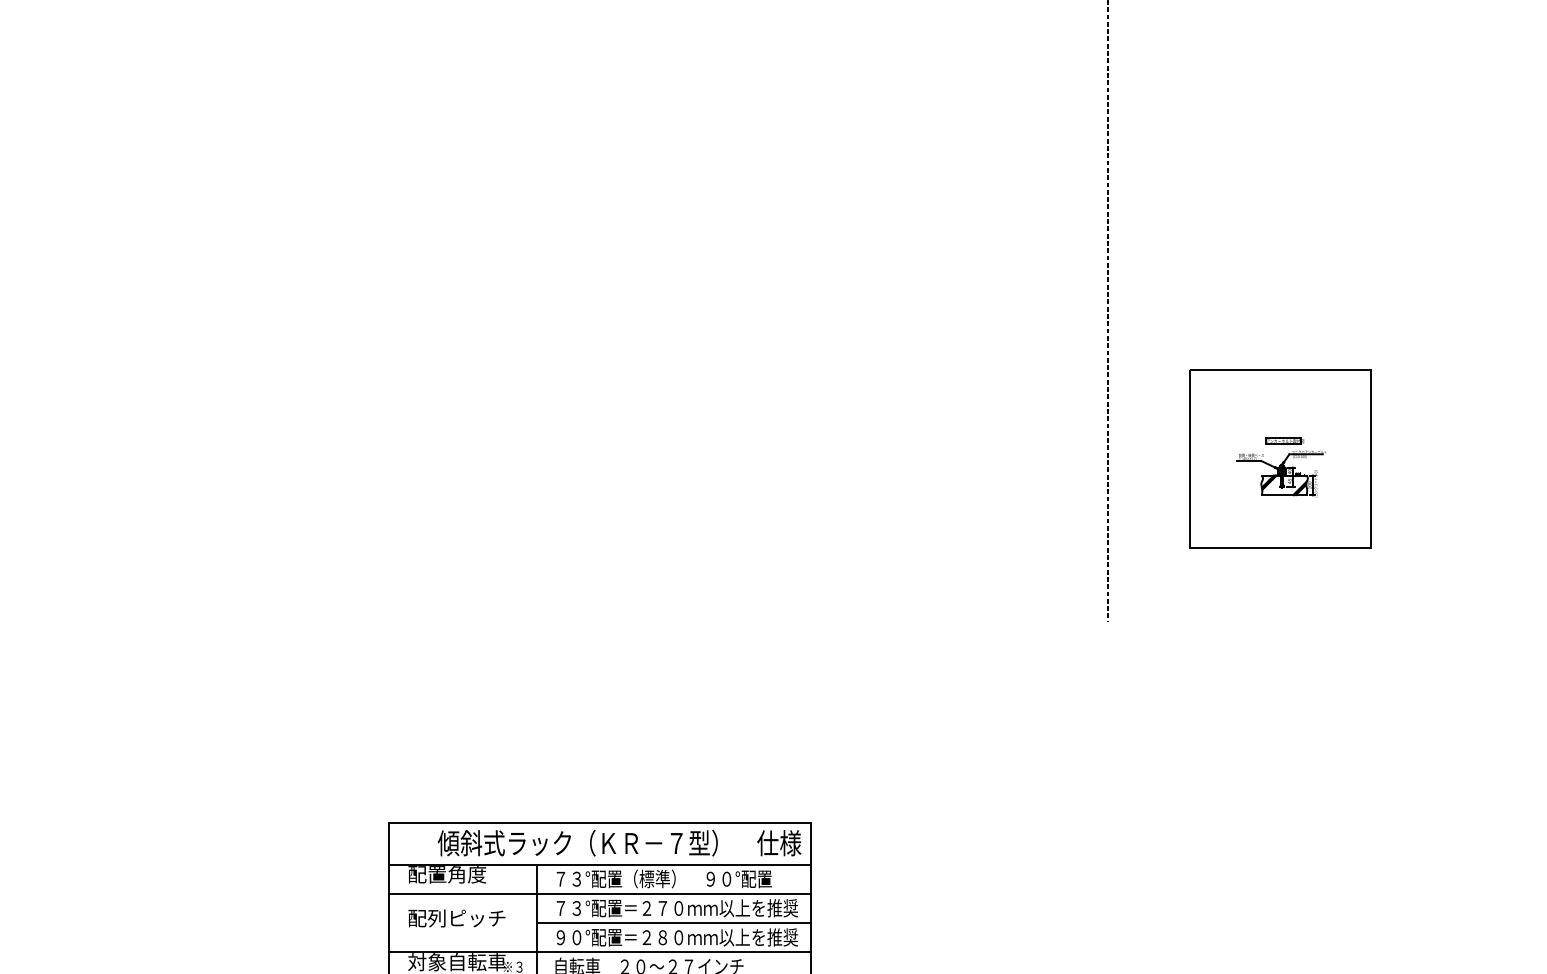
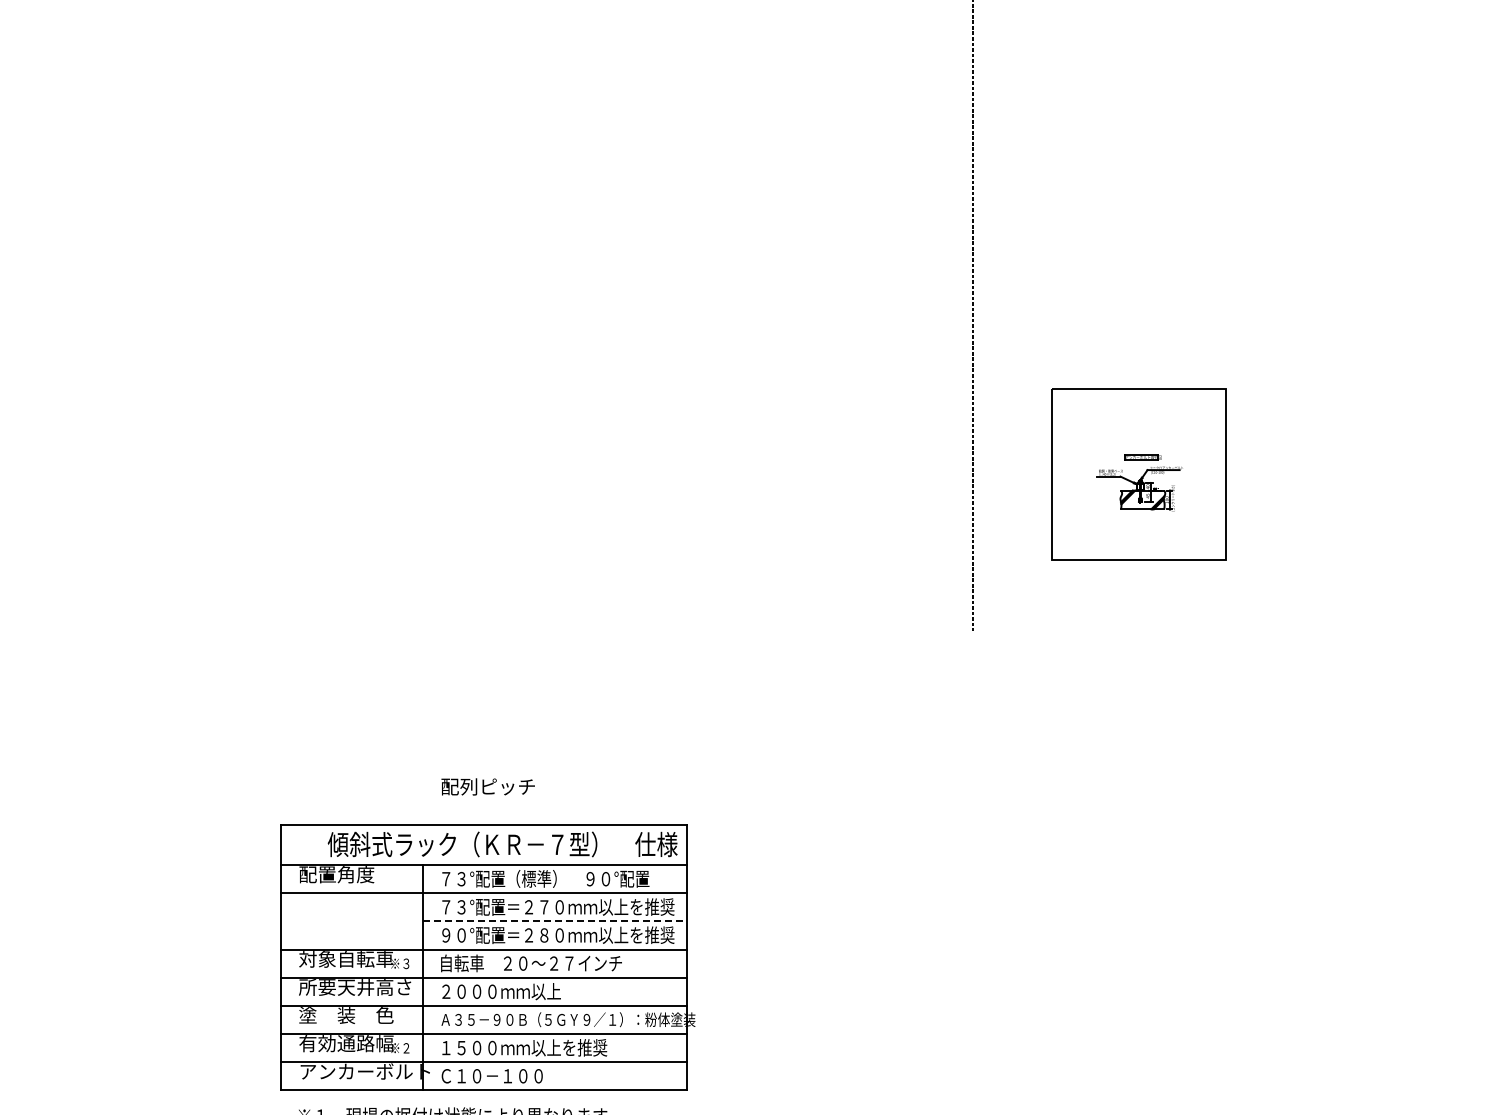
text: (456, 918) -> (487, 786), moved
line: (674, 923) -> (555, 921), solid -> dashed

